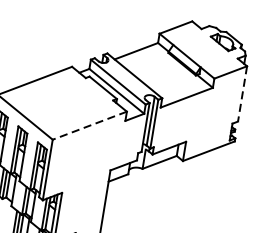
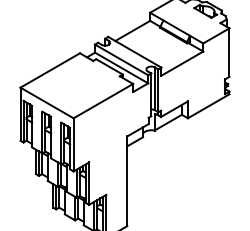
line: (242, 94) -> (229, 53), dashed -> solid
line: (88, 125) -> (102, 101), dashed -> solid

